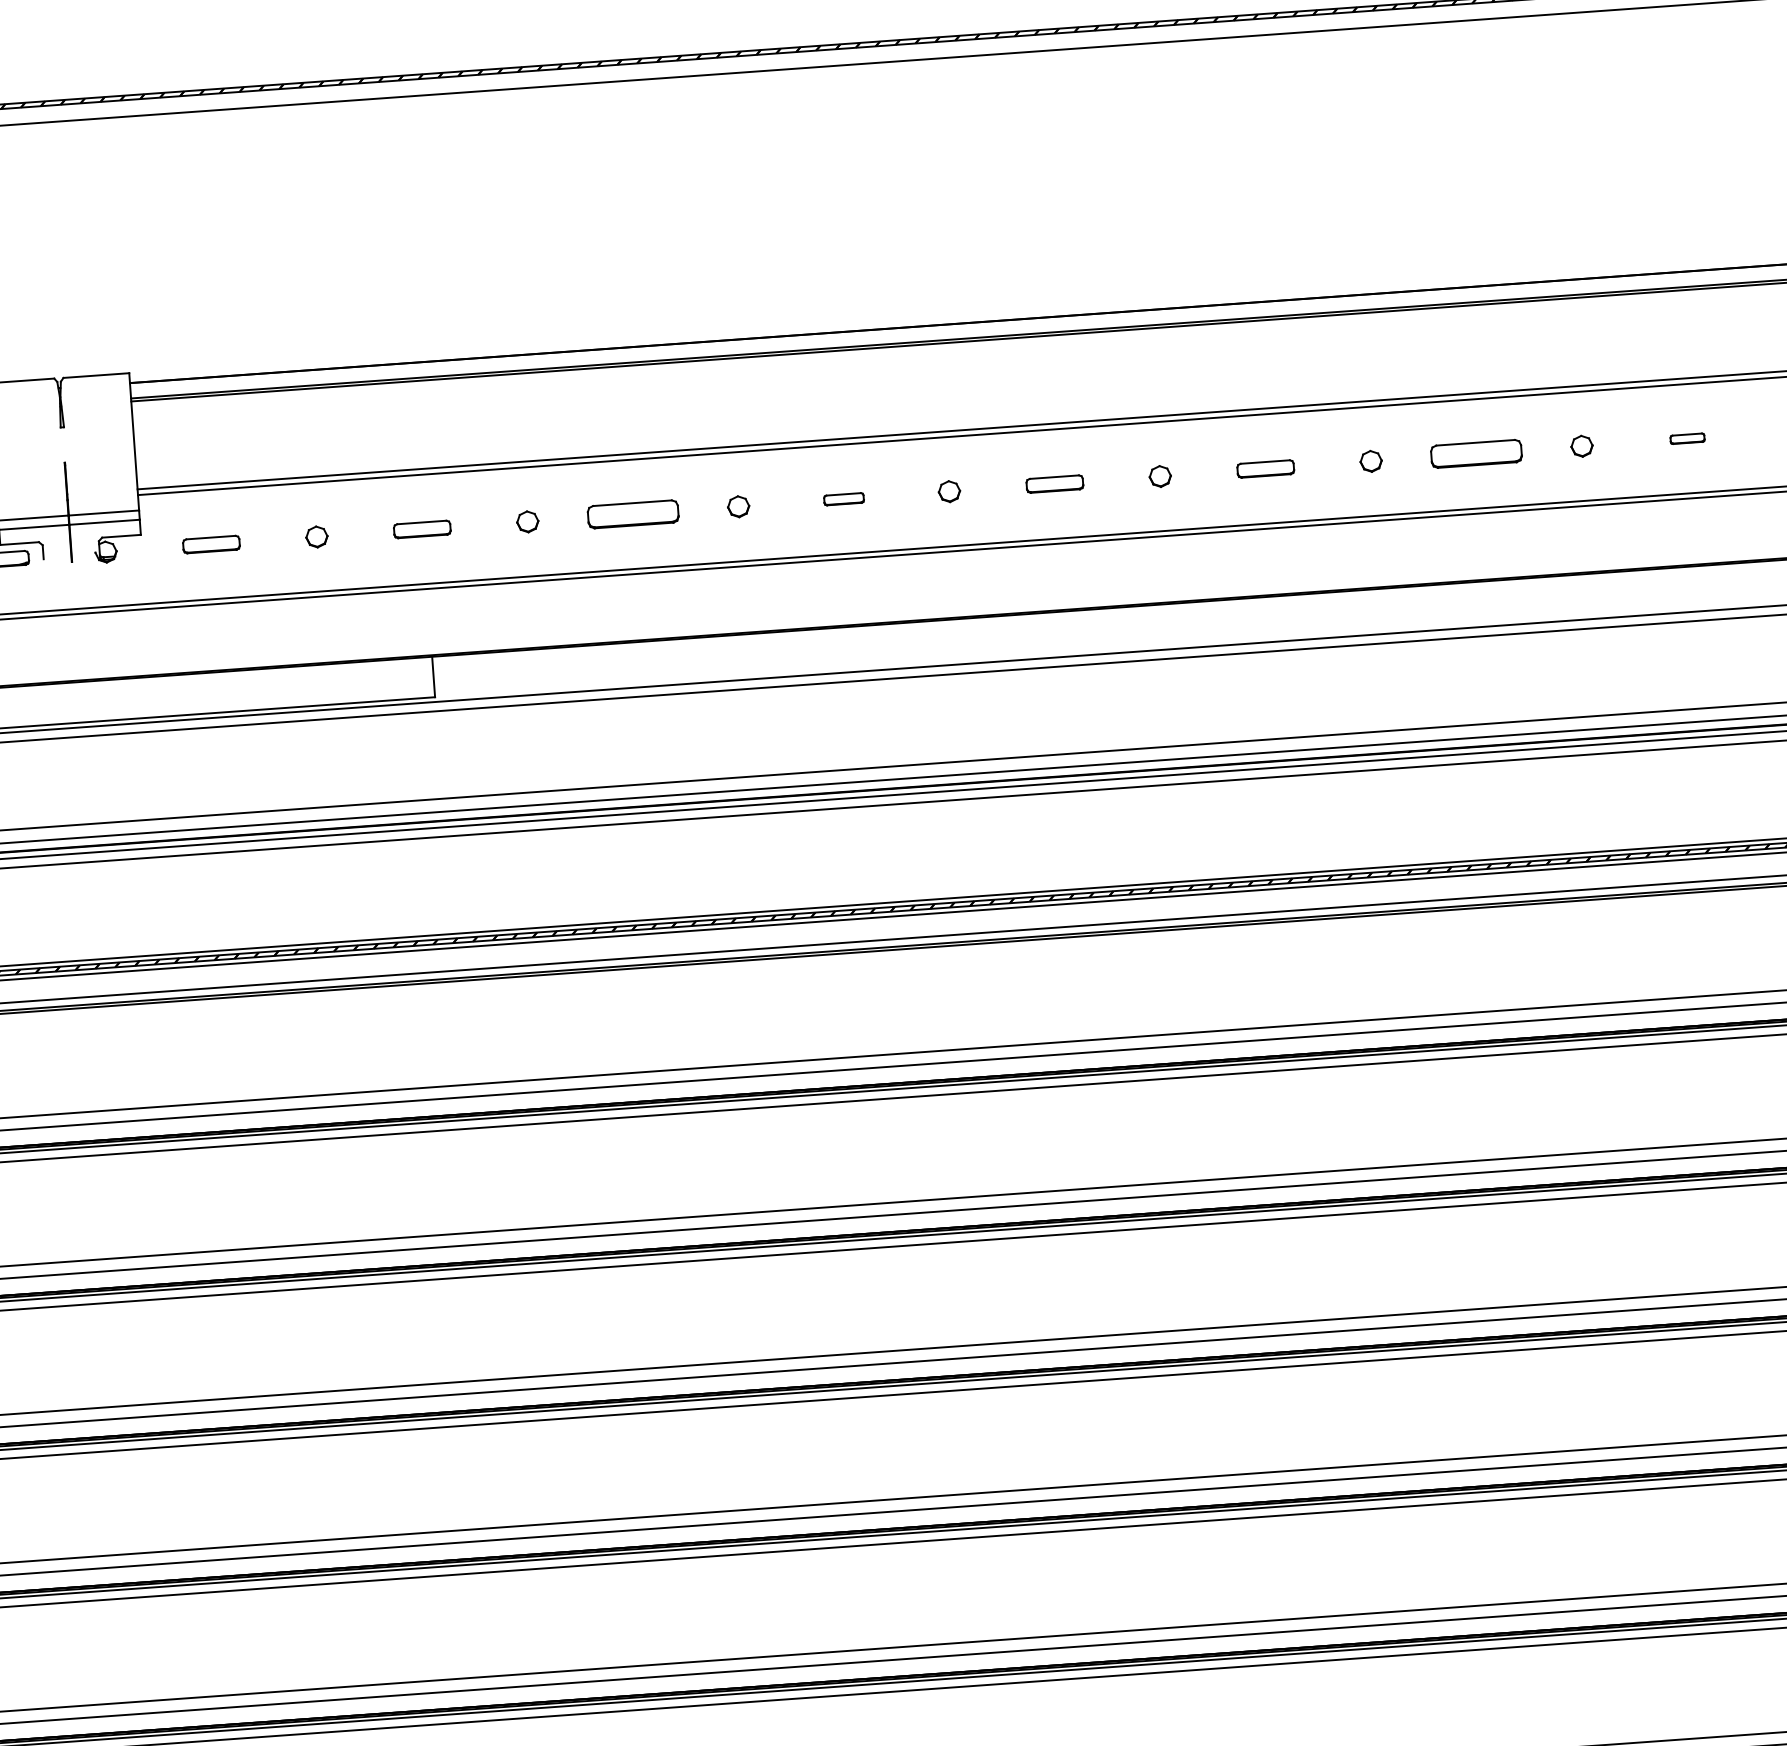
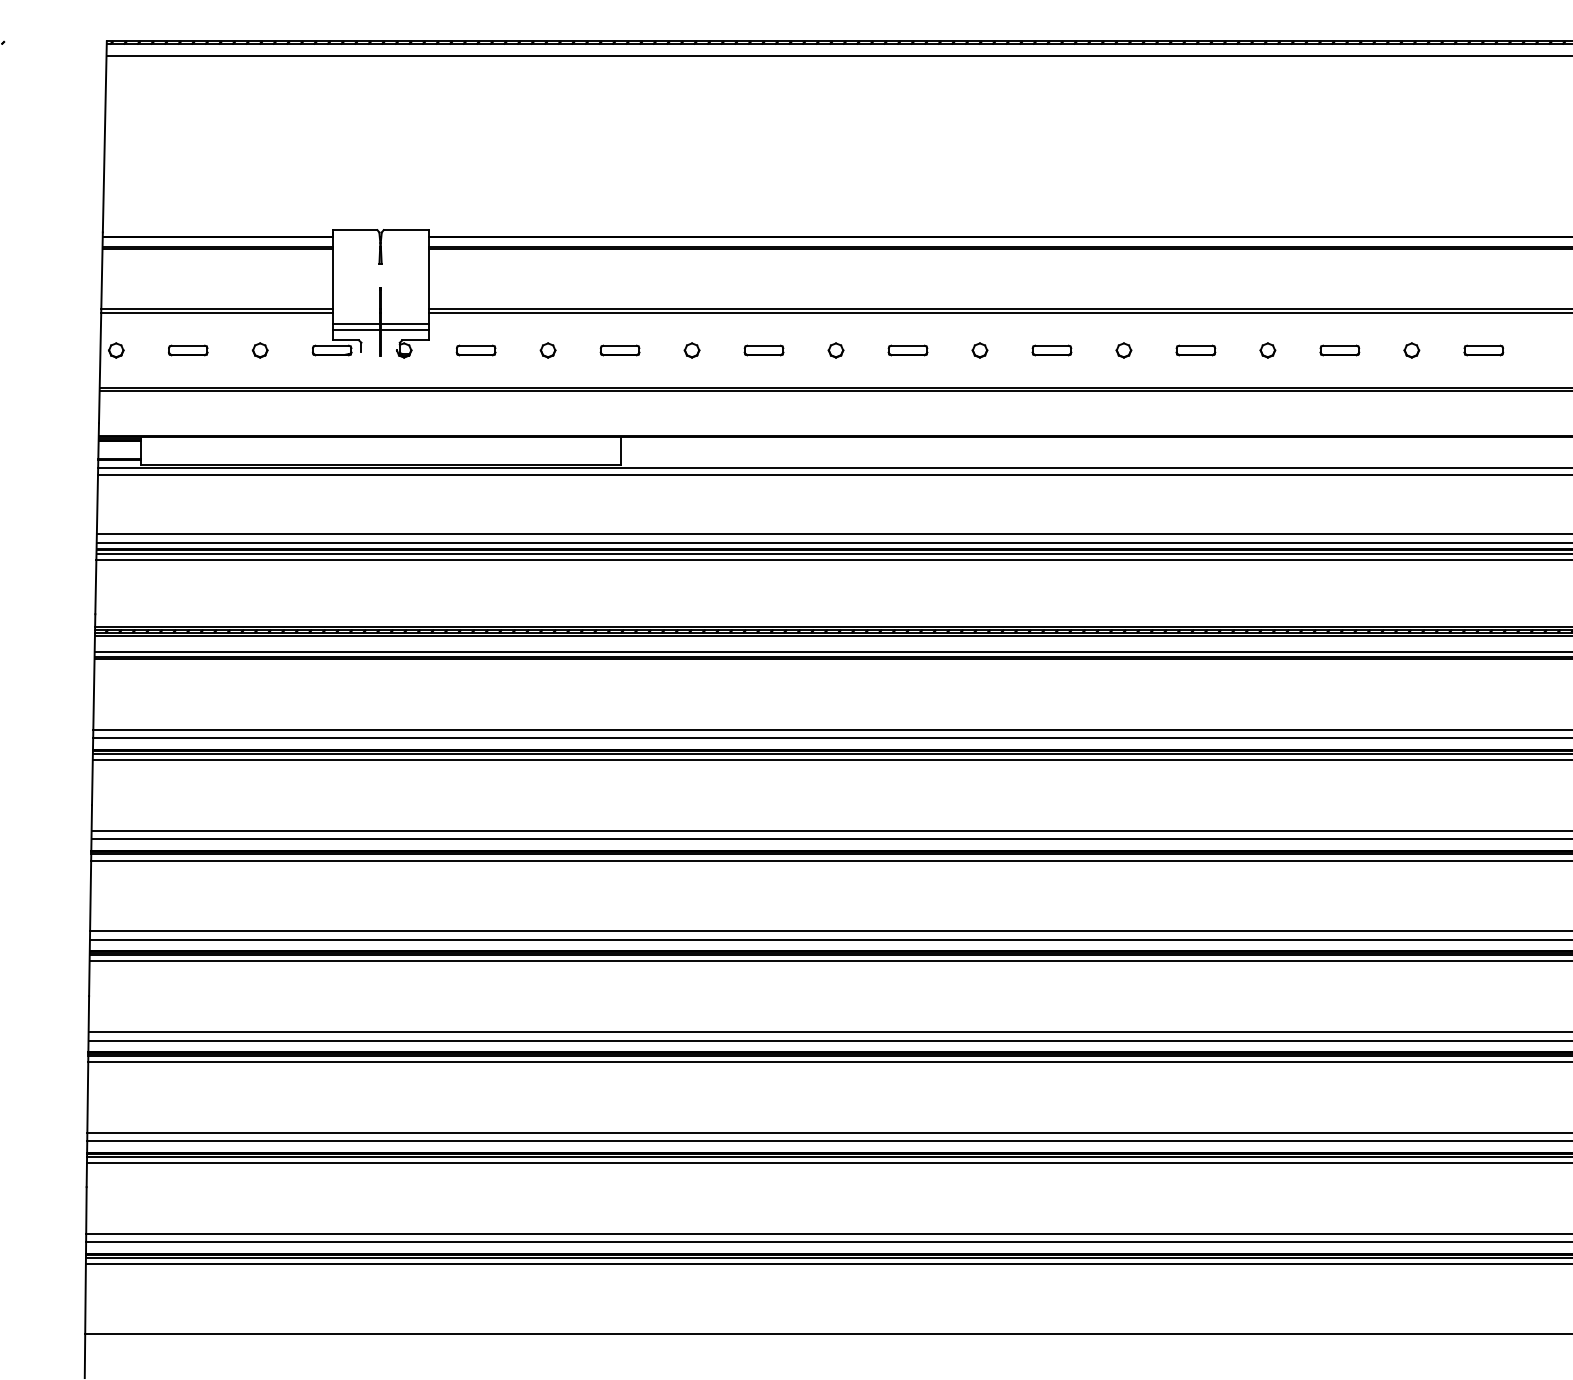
part: (1686, 438) -> (1483, 350), size x1.67
part: (1476, 453) -> (1339, 350), size x0.62
part: (843, 499) -> (907, 350), size x1.43
part: (632, 514) -> (763, 350), size x0.62

